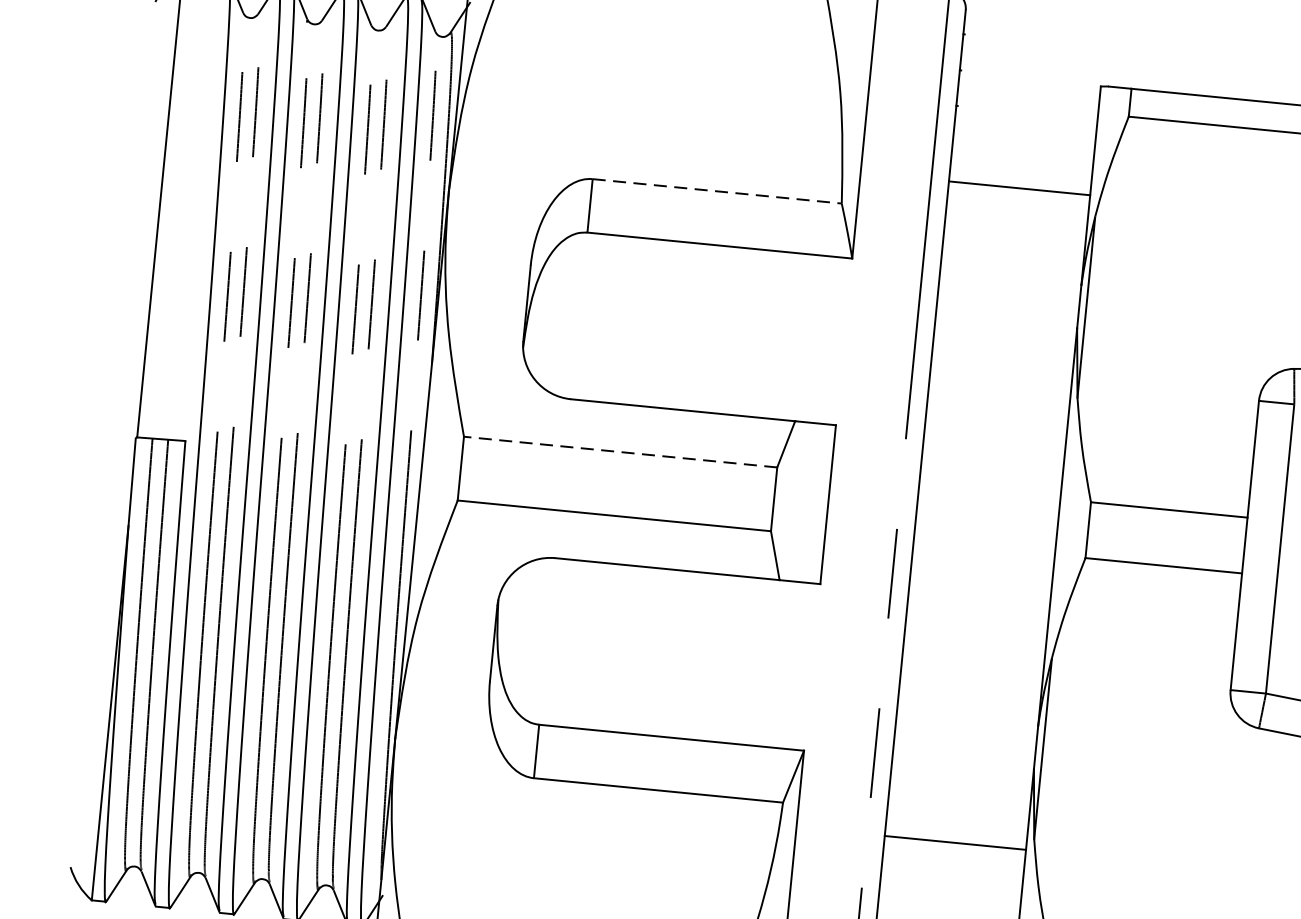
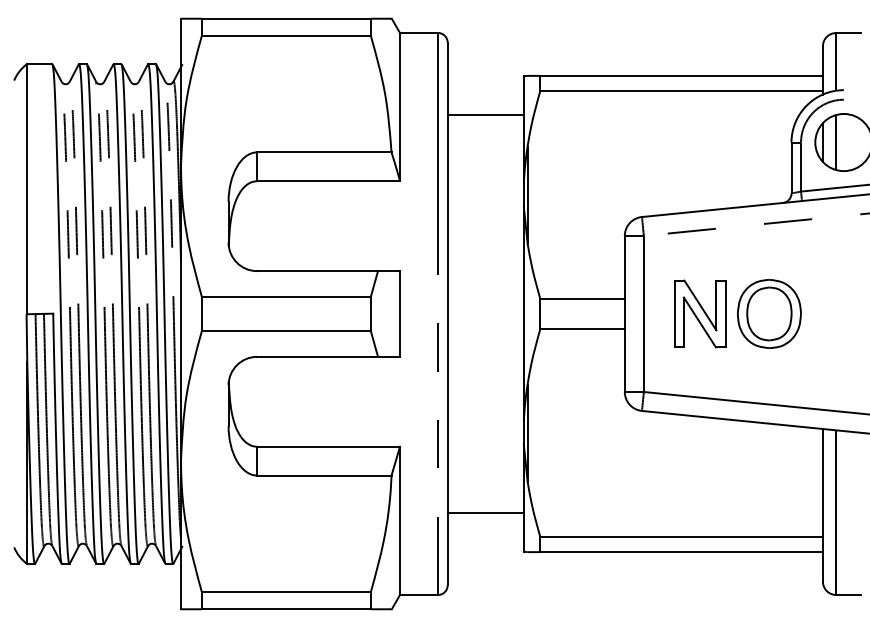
line: (1019, 187) -> (485, 114), moved
line: (717, 191) -> (324, 152), dashed -> solid
line: (620, 451) -> (286, 296), dashed -> solid
line: (954, 843) -> (485, 513), moved

